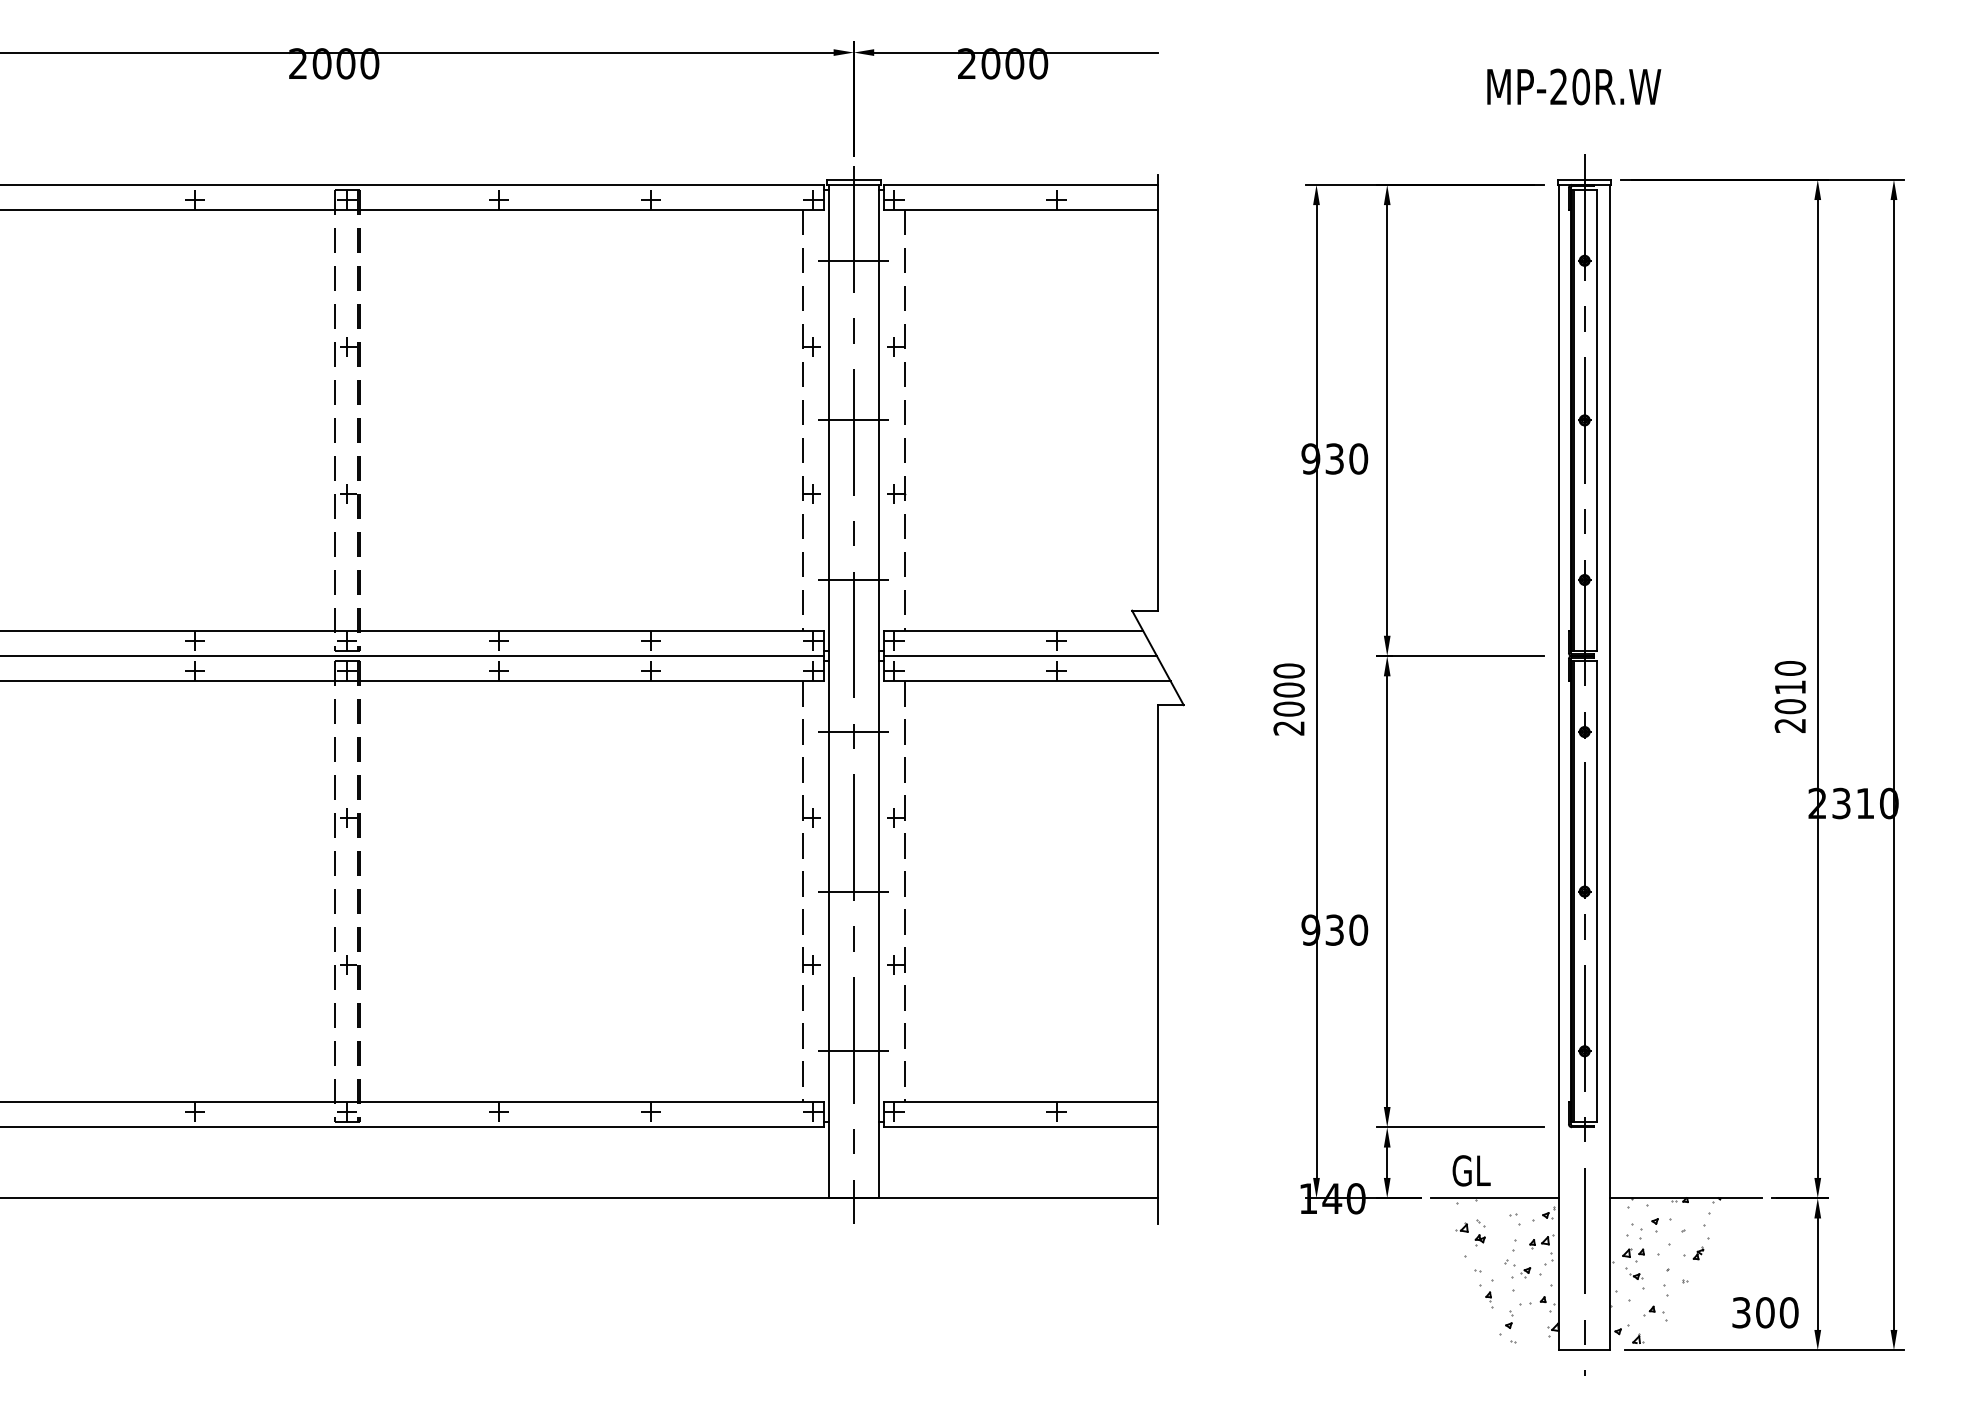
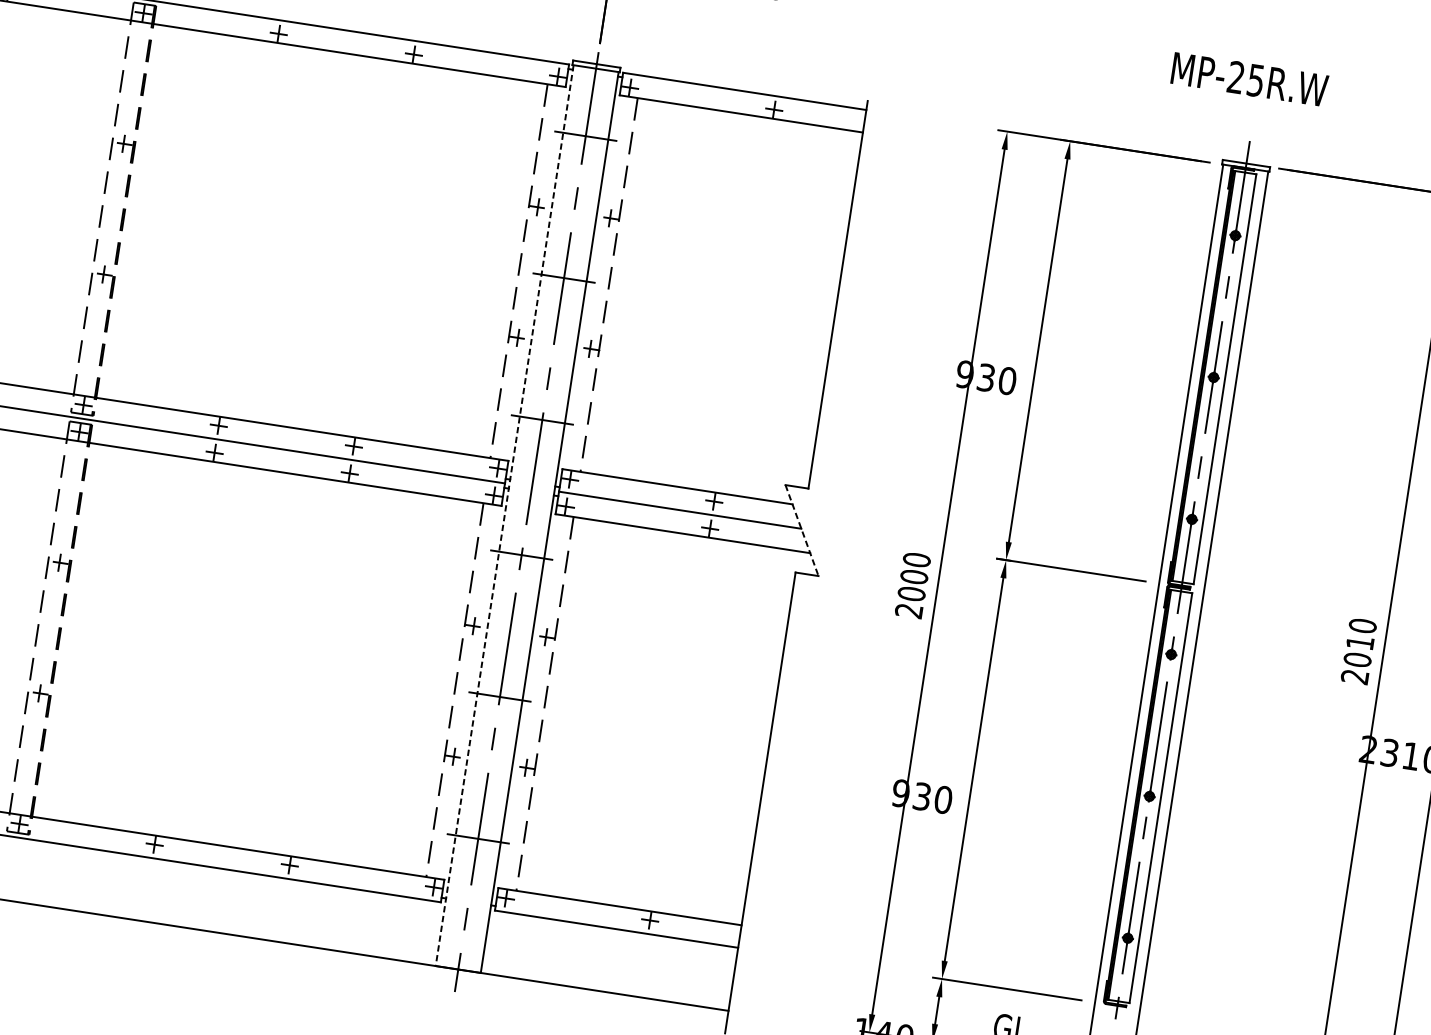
text: (1580, 86) -> (1255, 80), MP-20R.W -> MP-25R.W
line: (1157, 657) -> (801, 530), solid -> dashed
line: (828, 691) -> (504, 515), solid -> dashed

